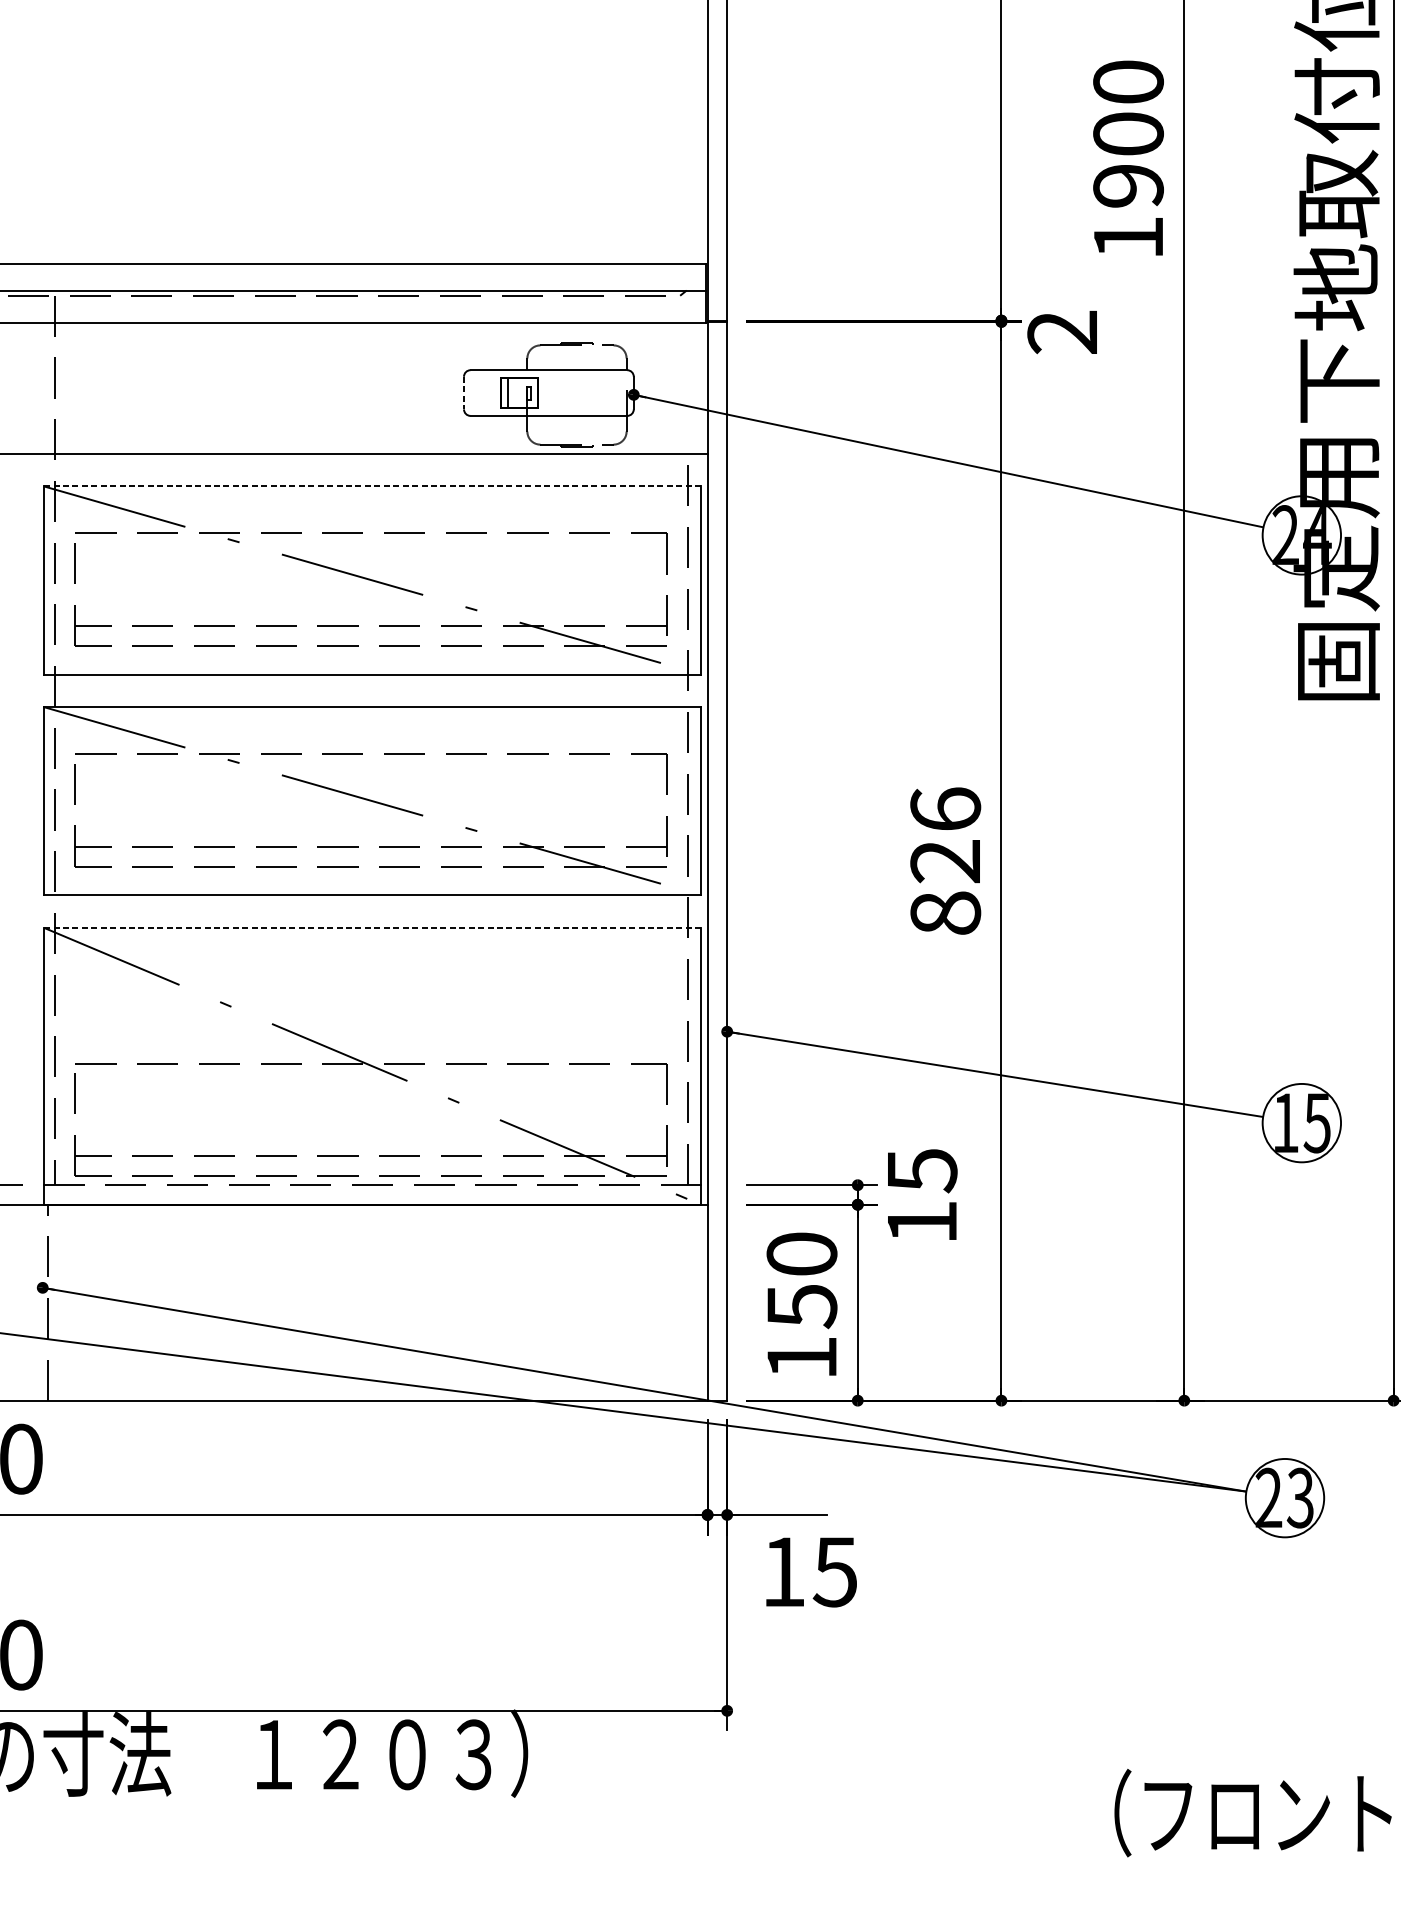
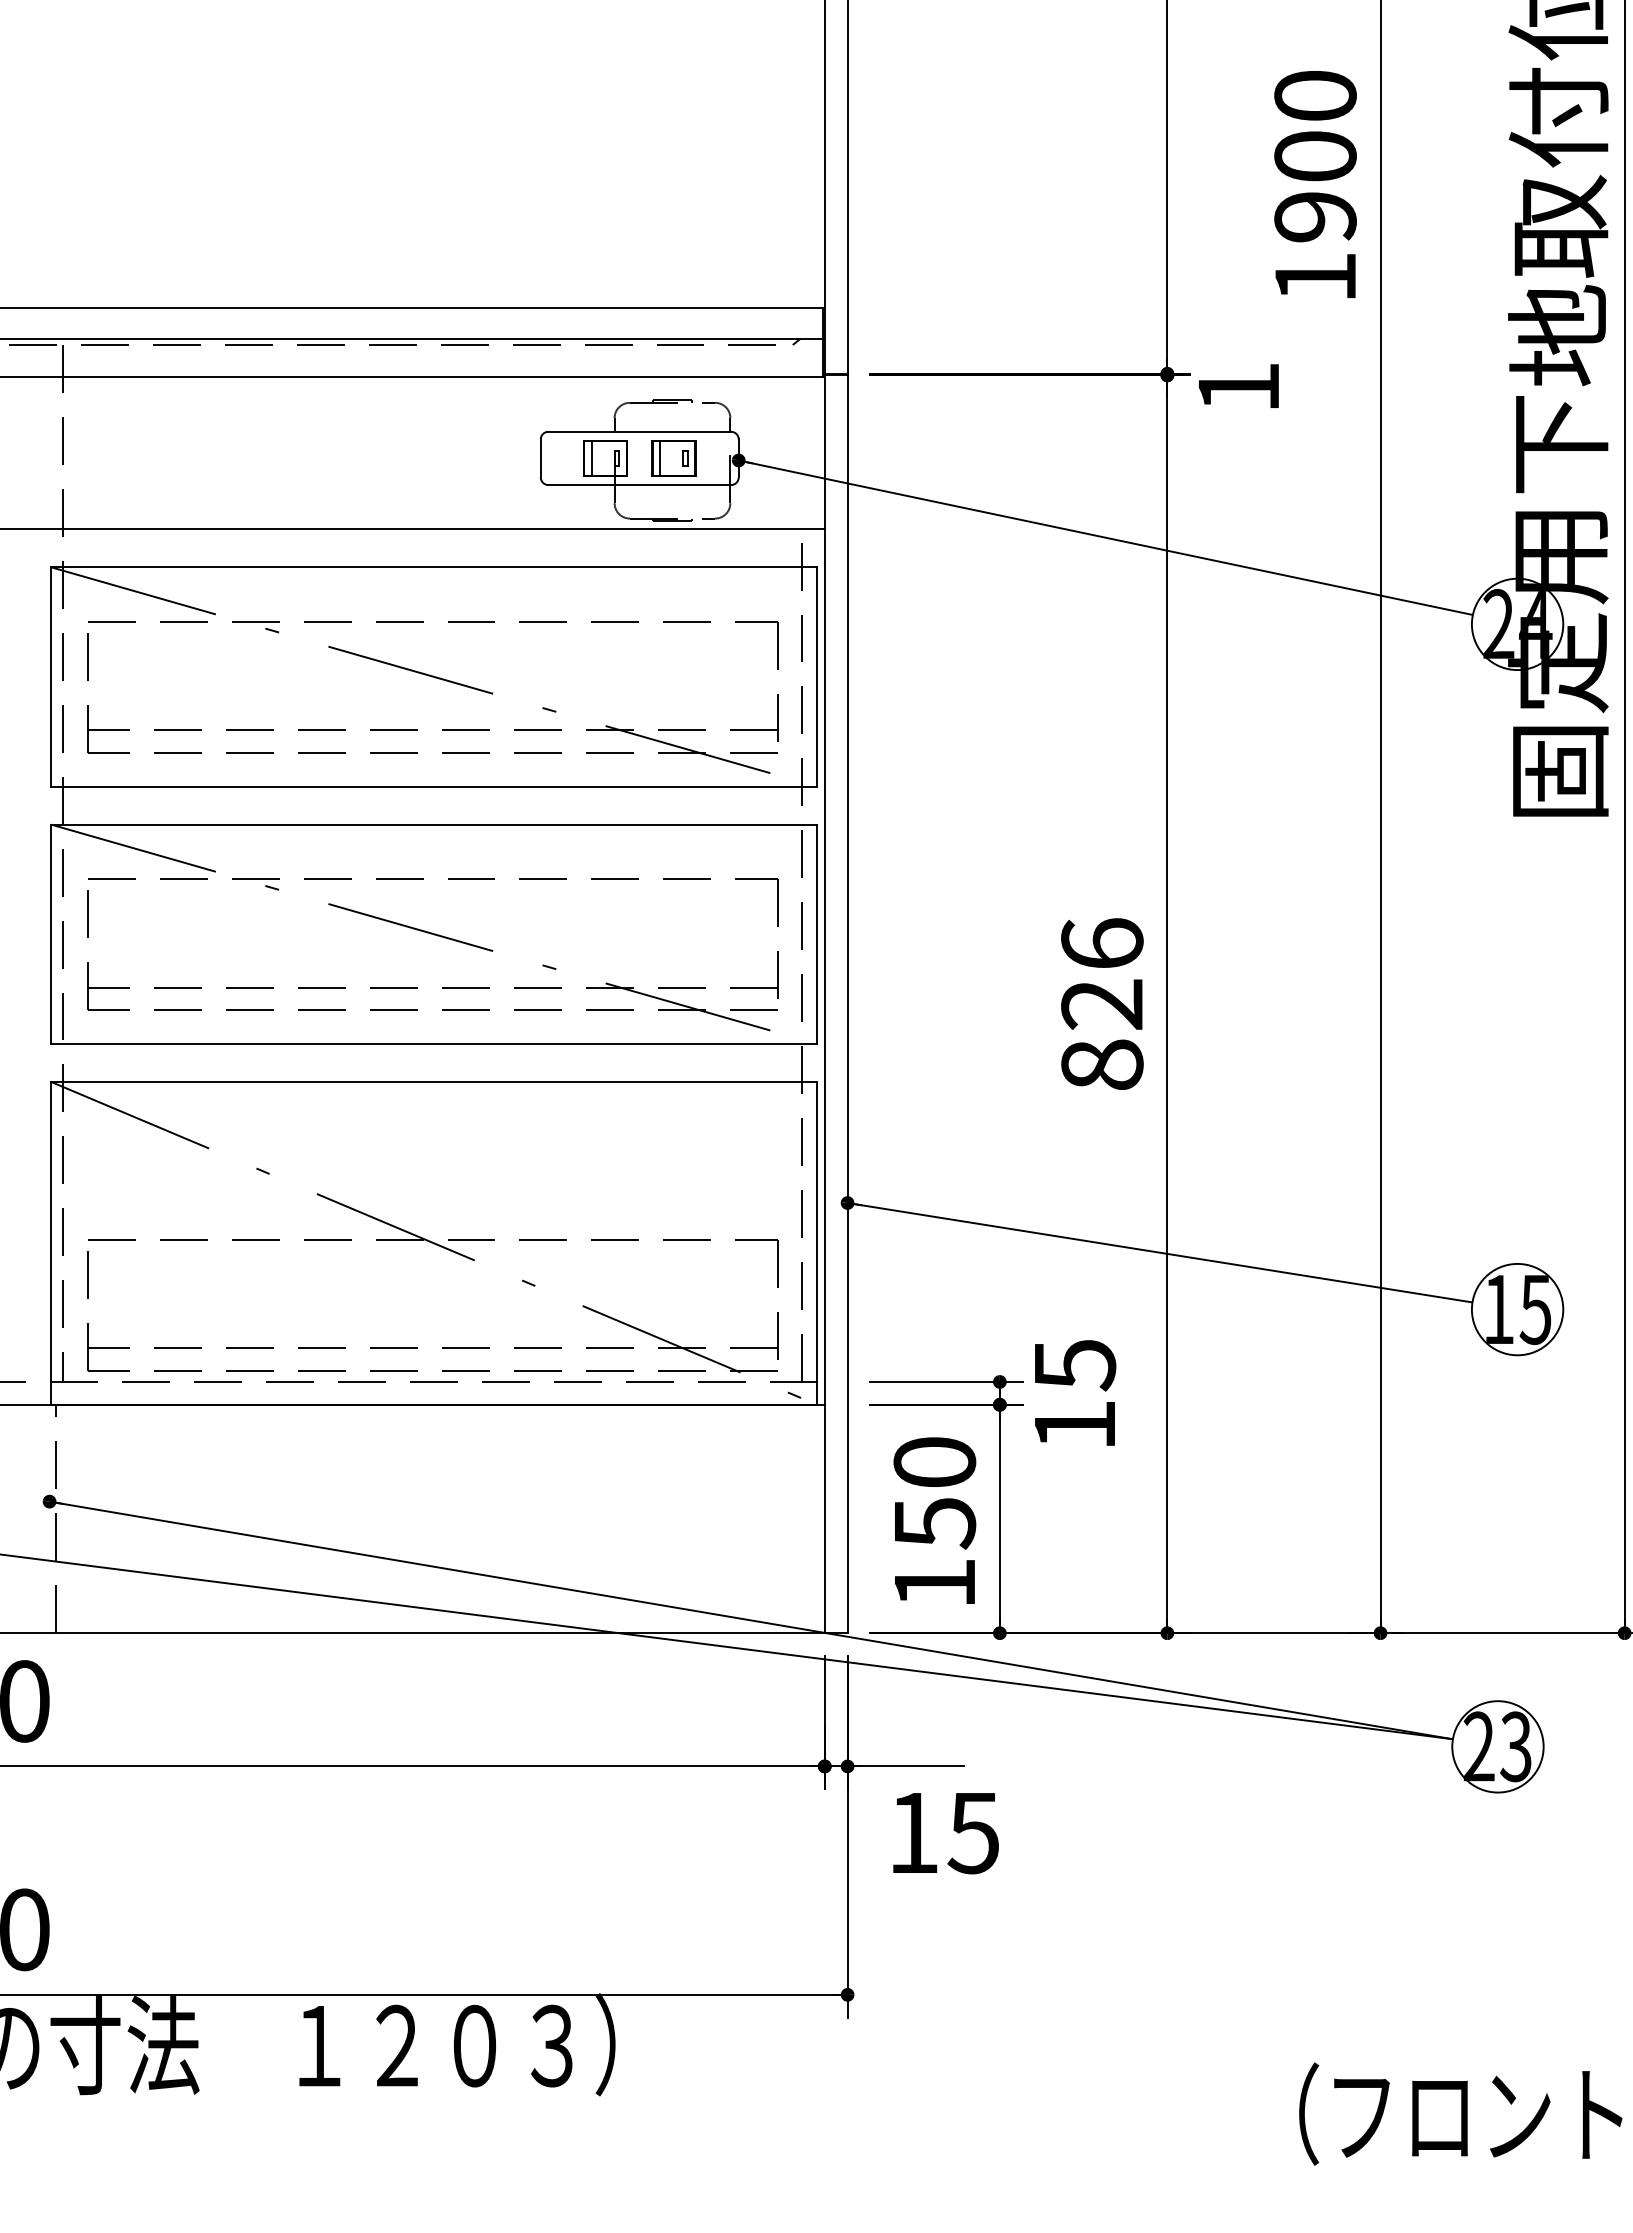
text: (1061, 332) -> (1237, 387), 2 -> 1
line: (463, 393) -> (540, 458), dashed -> solid
part: (577, 393) -> (673, 458), added
line: (372, 486) -> (434, 567), dashed -> solid
line: (372, 927) -> (434, 1081), dashed -> solid

